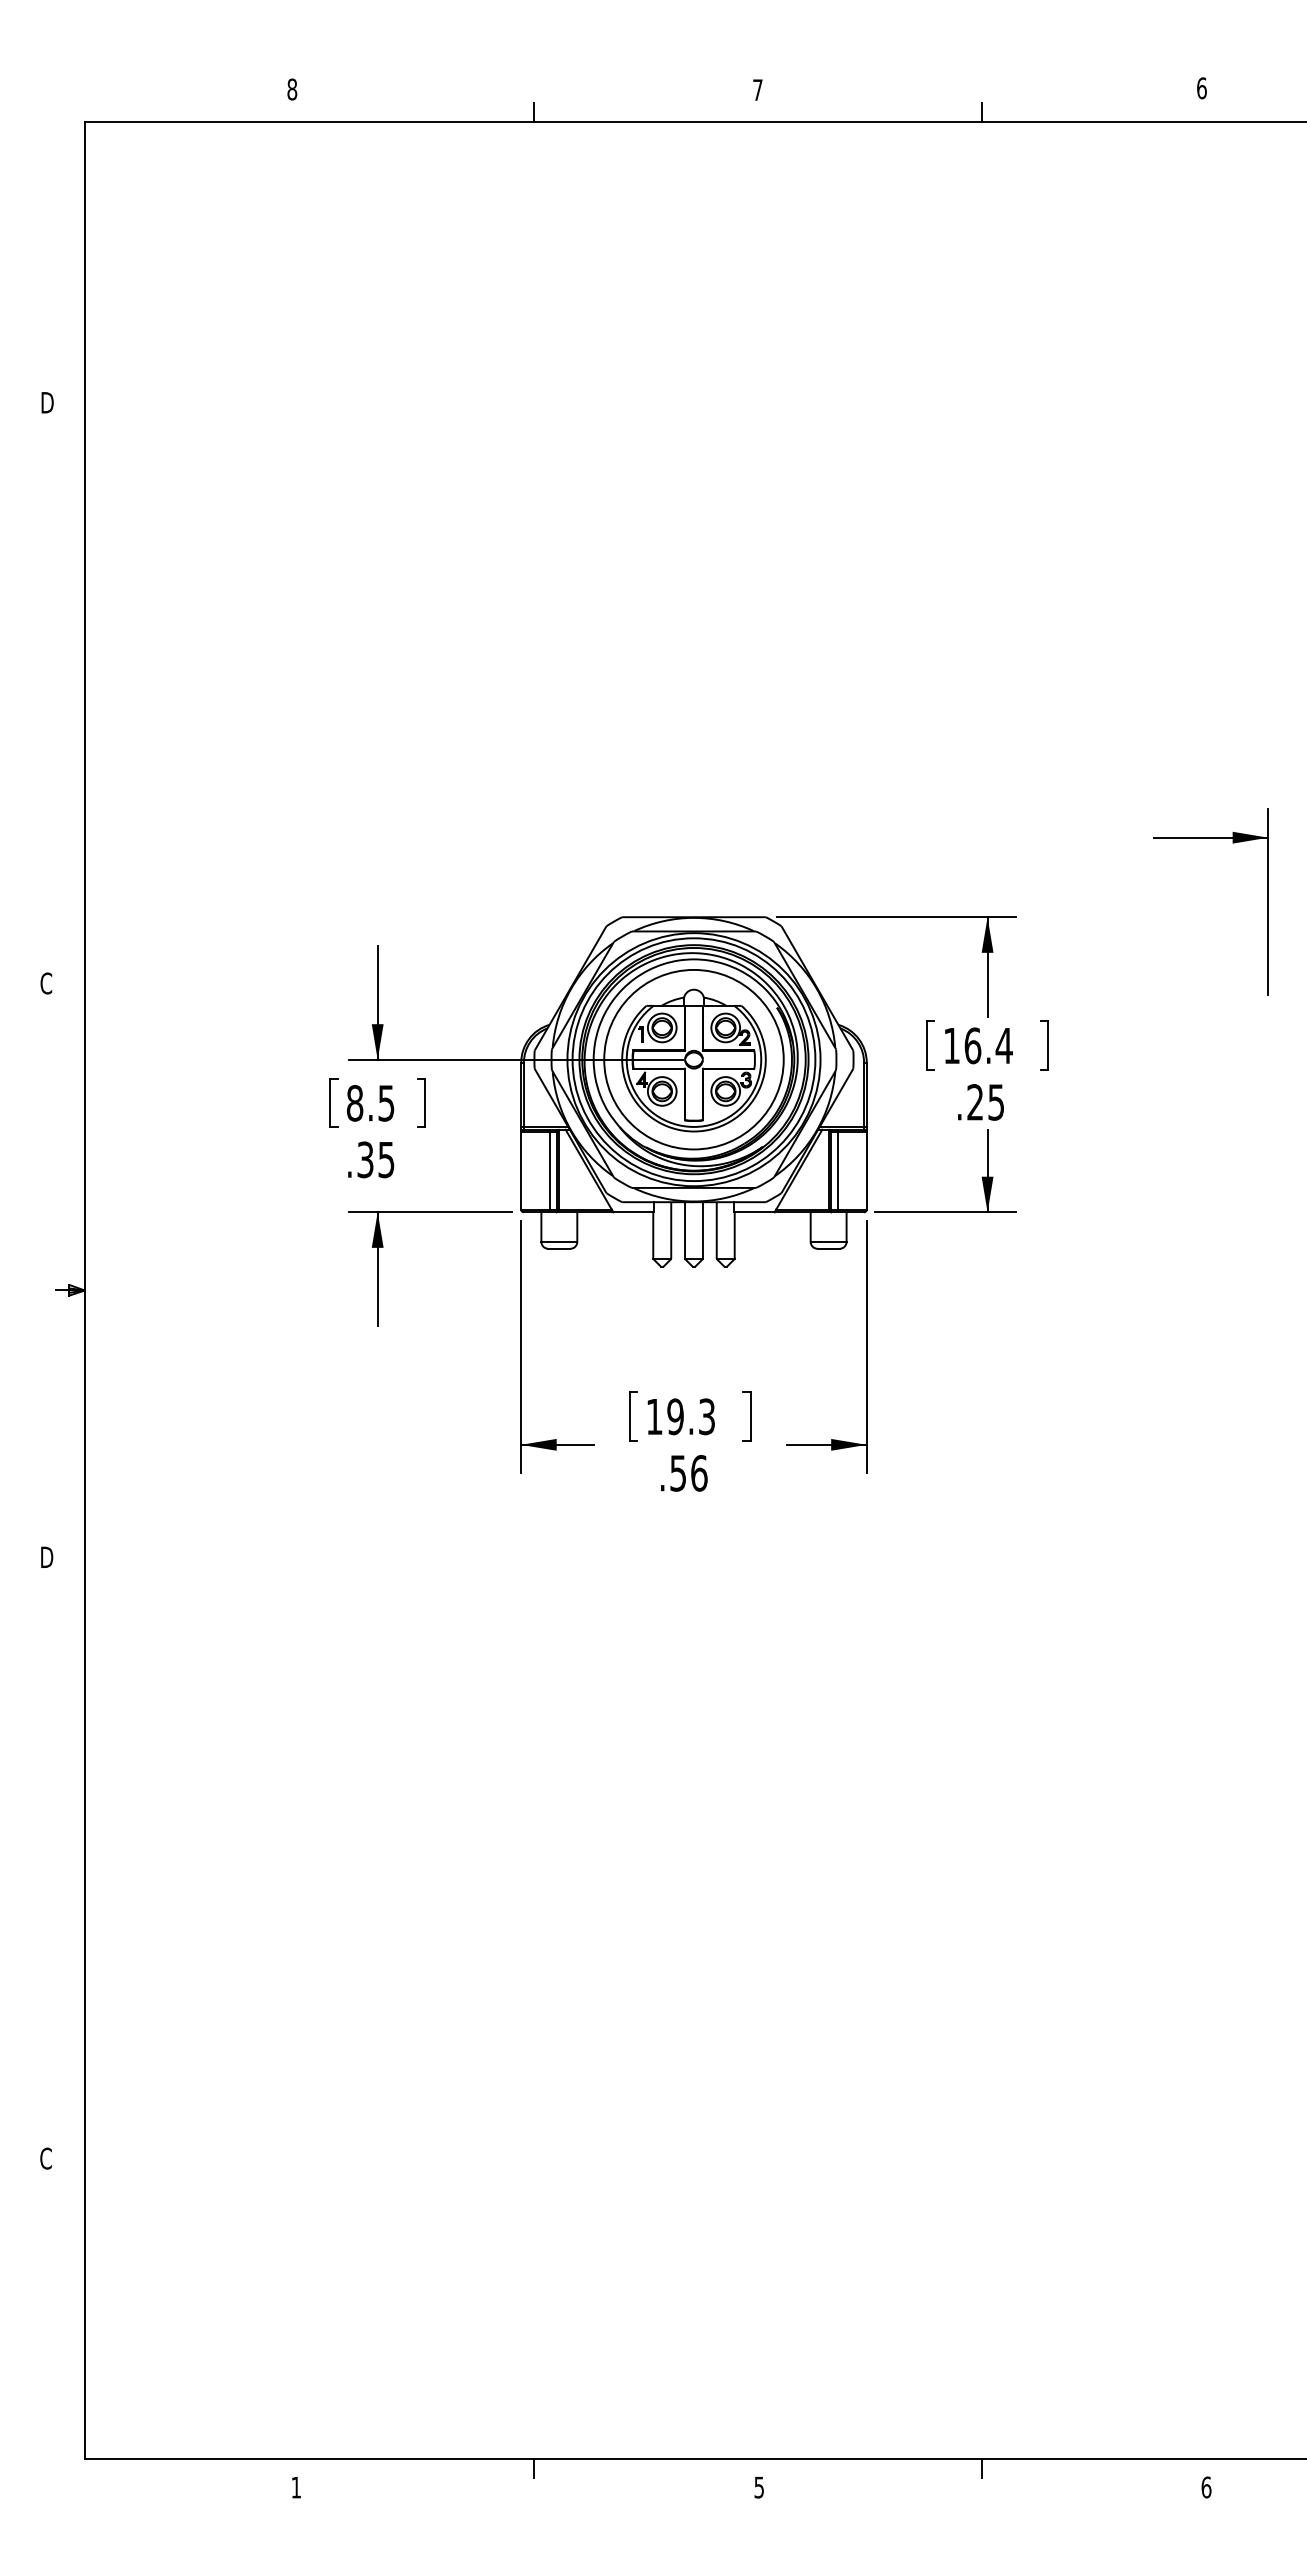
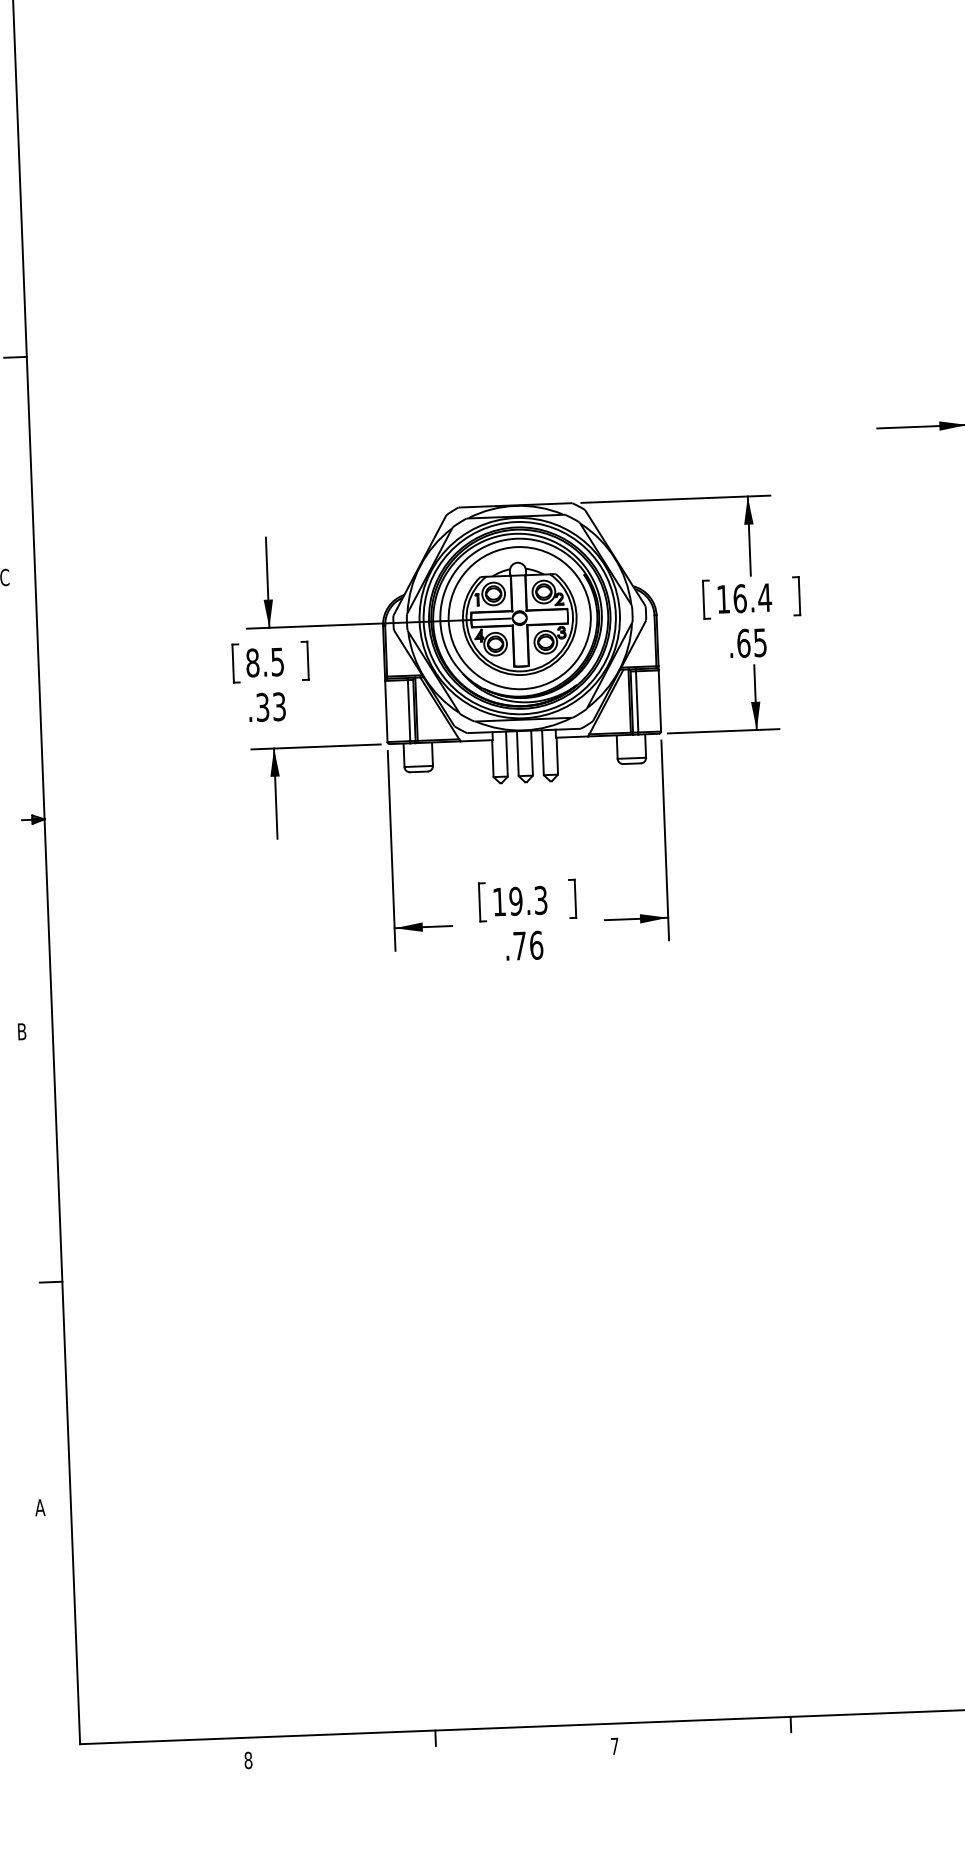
line: (70, 706) -> (15, 357), added
text: (975, 1102) -> (743, 643), .25 -> .65
text: (386, 1159) -> (279, 706), .35 -> .33
text: (677, 1473) -> (519, 946), .56 -> .76
text: (48, 1557) -> (23, 1031), D -> B
line: (70, 1874) -> (51, 1282), added
text: (45, 2158) -> (39, 1507), C -> A
text: (296, 2487) -> (248, 1760), 1 -> 8
text: (758, 2487) -> (614, 1746), 5 -> 7

